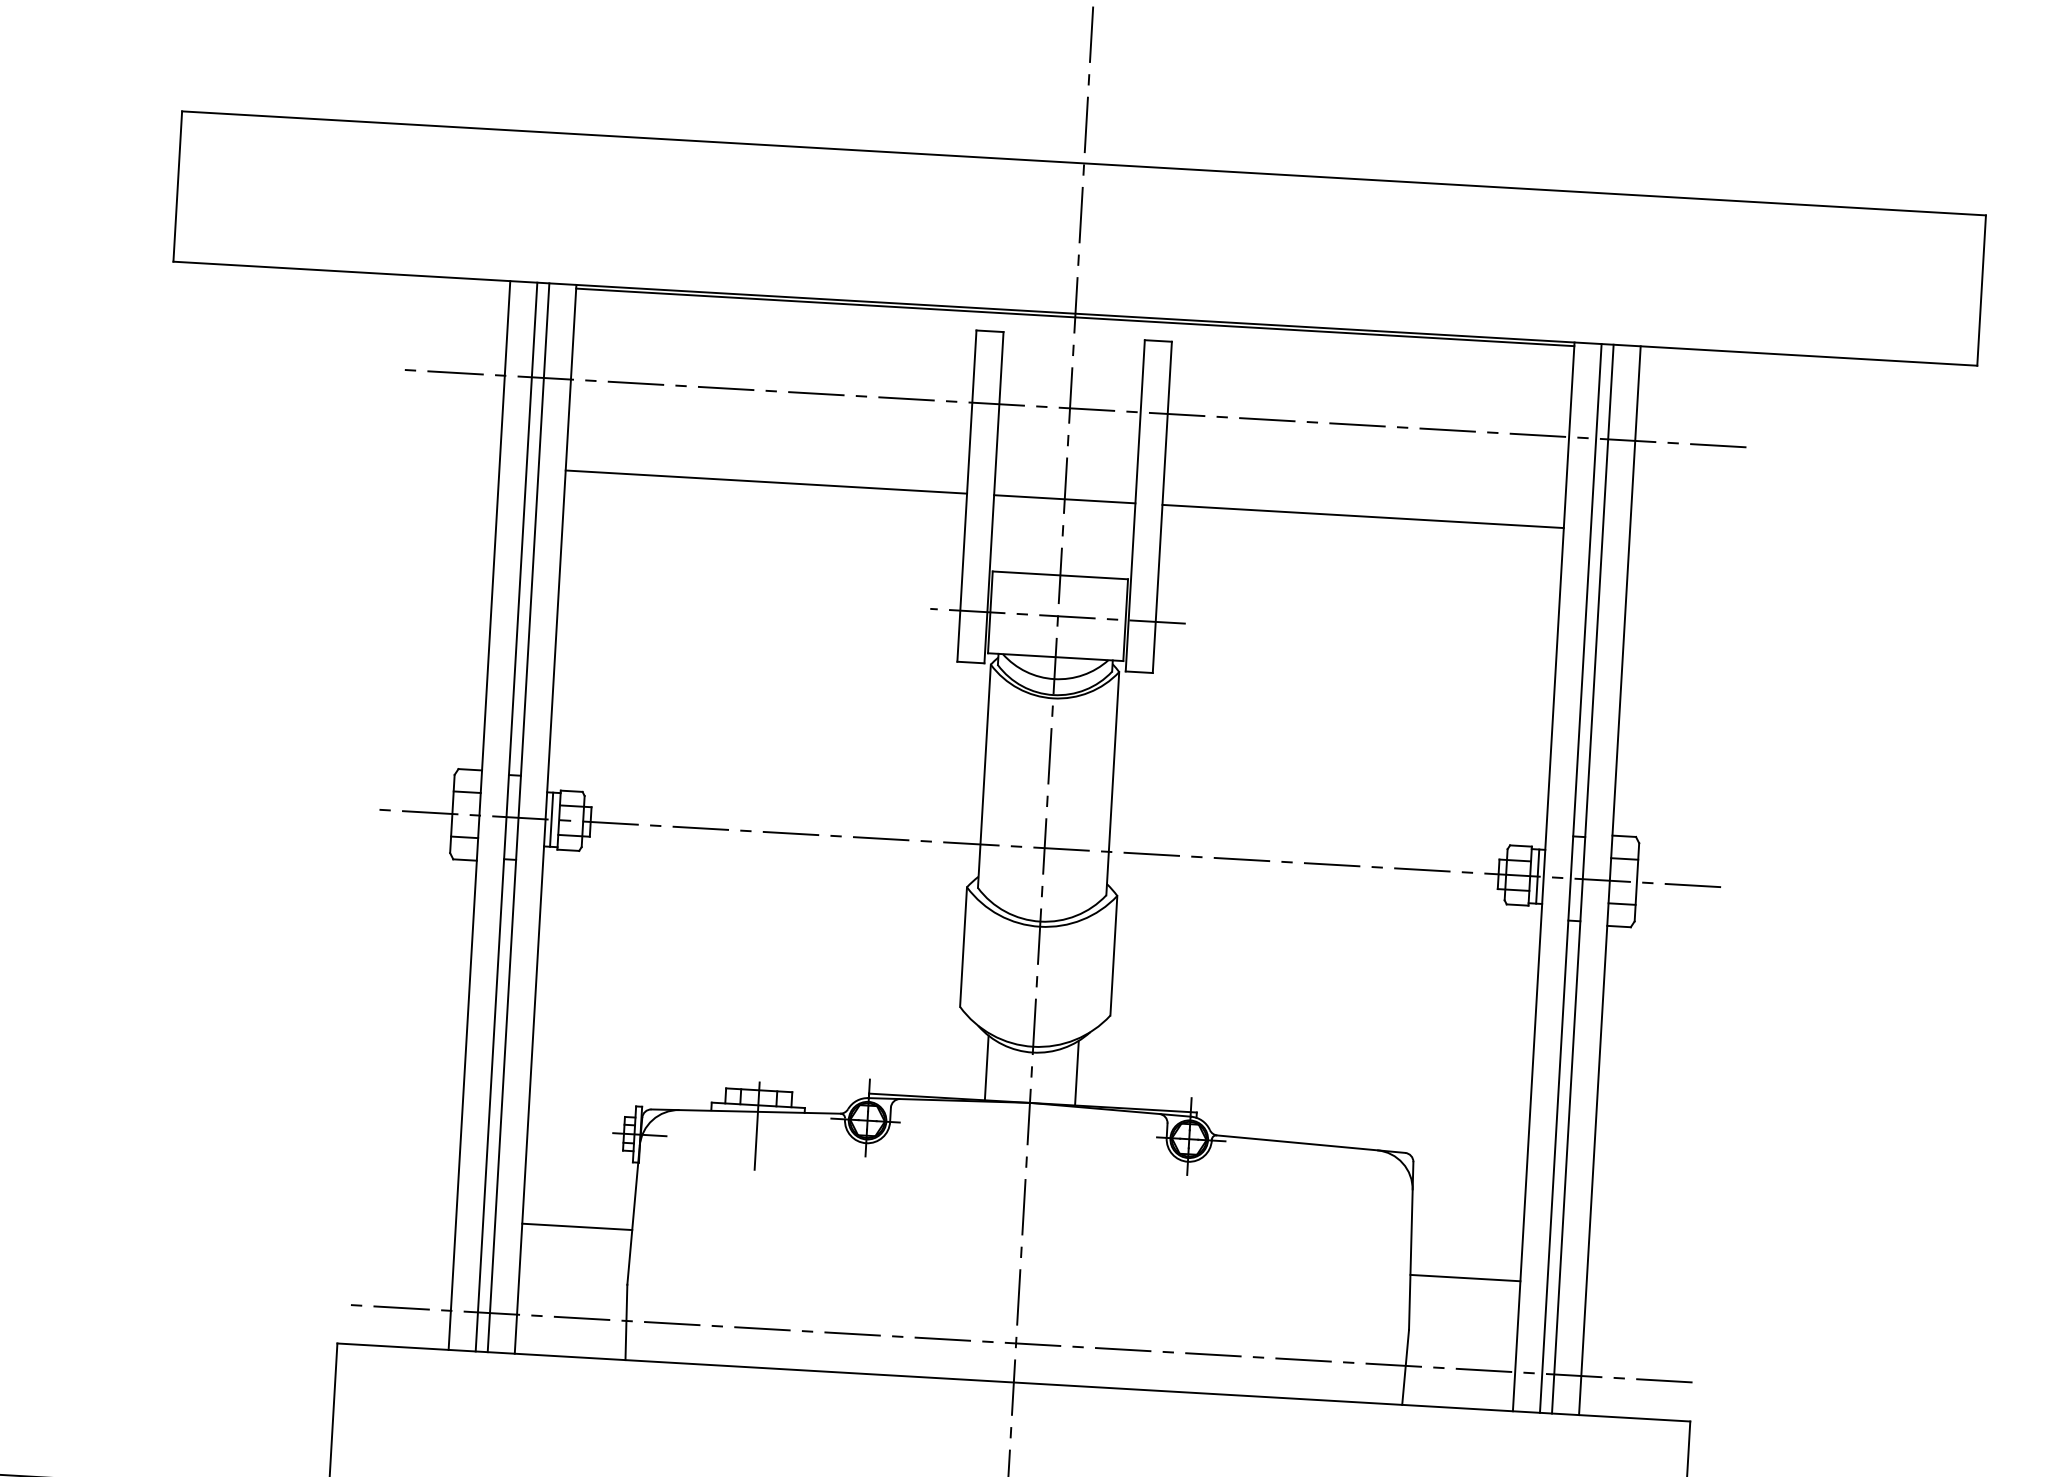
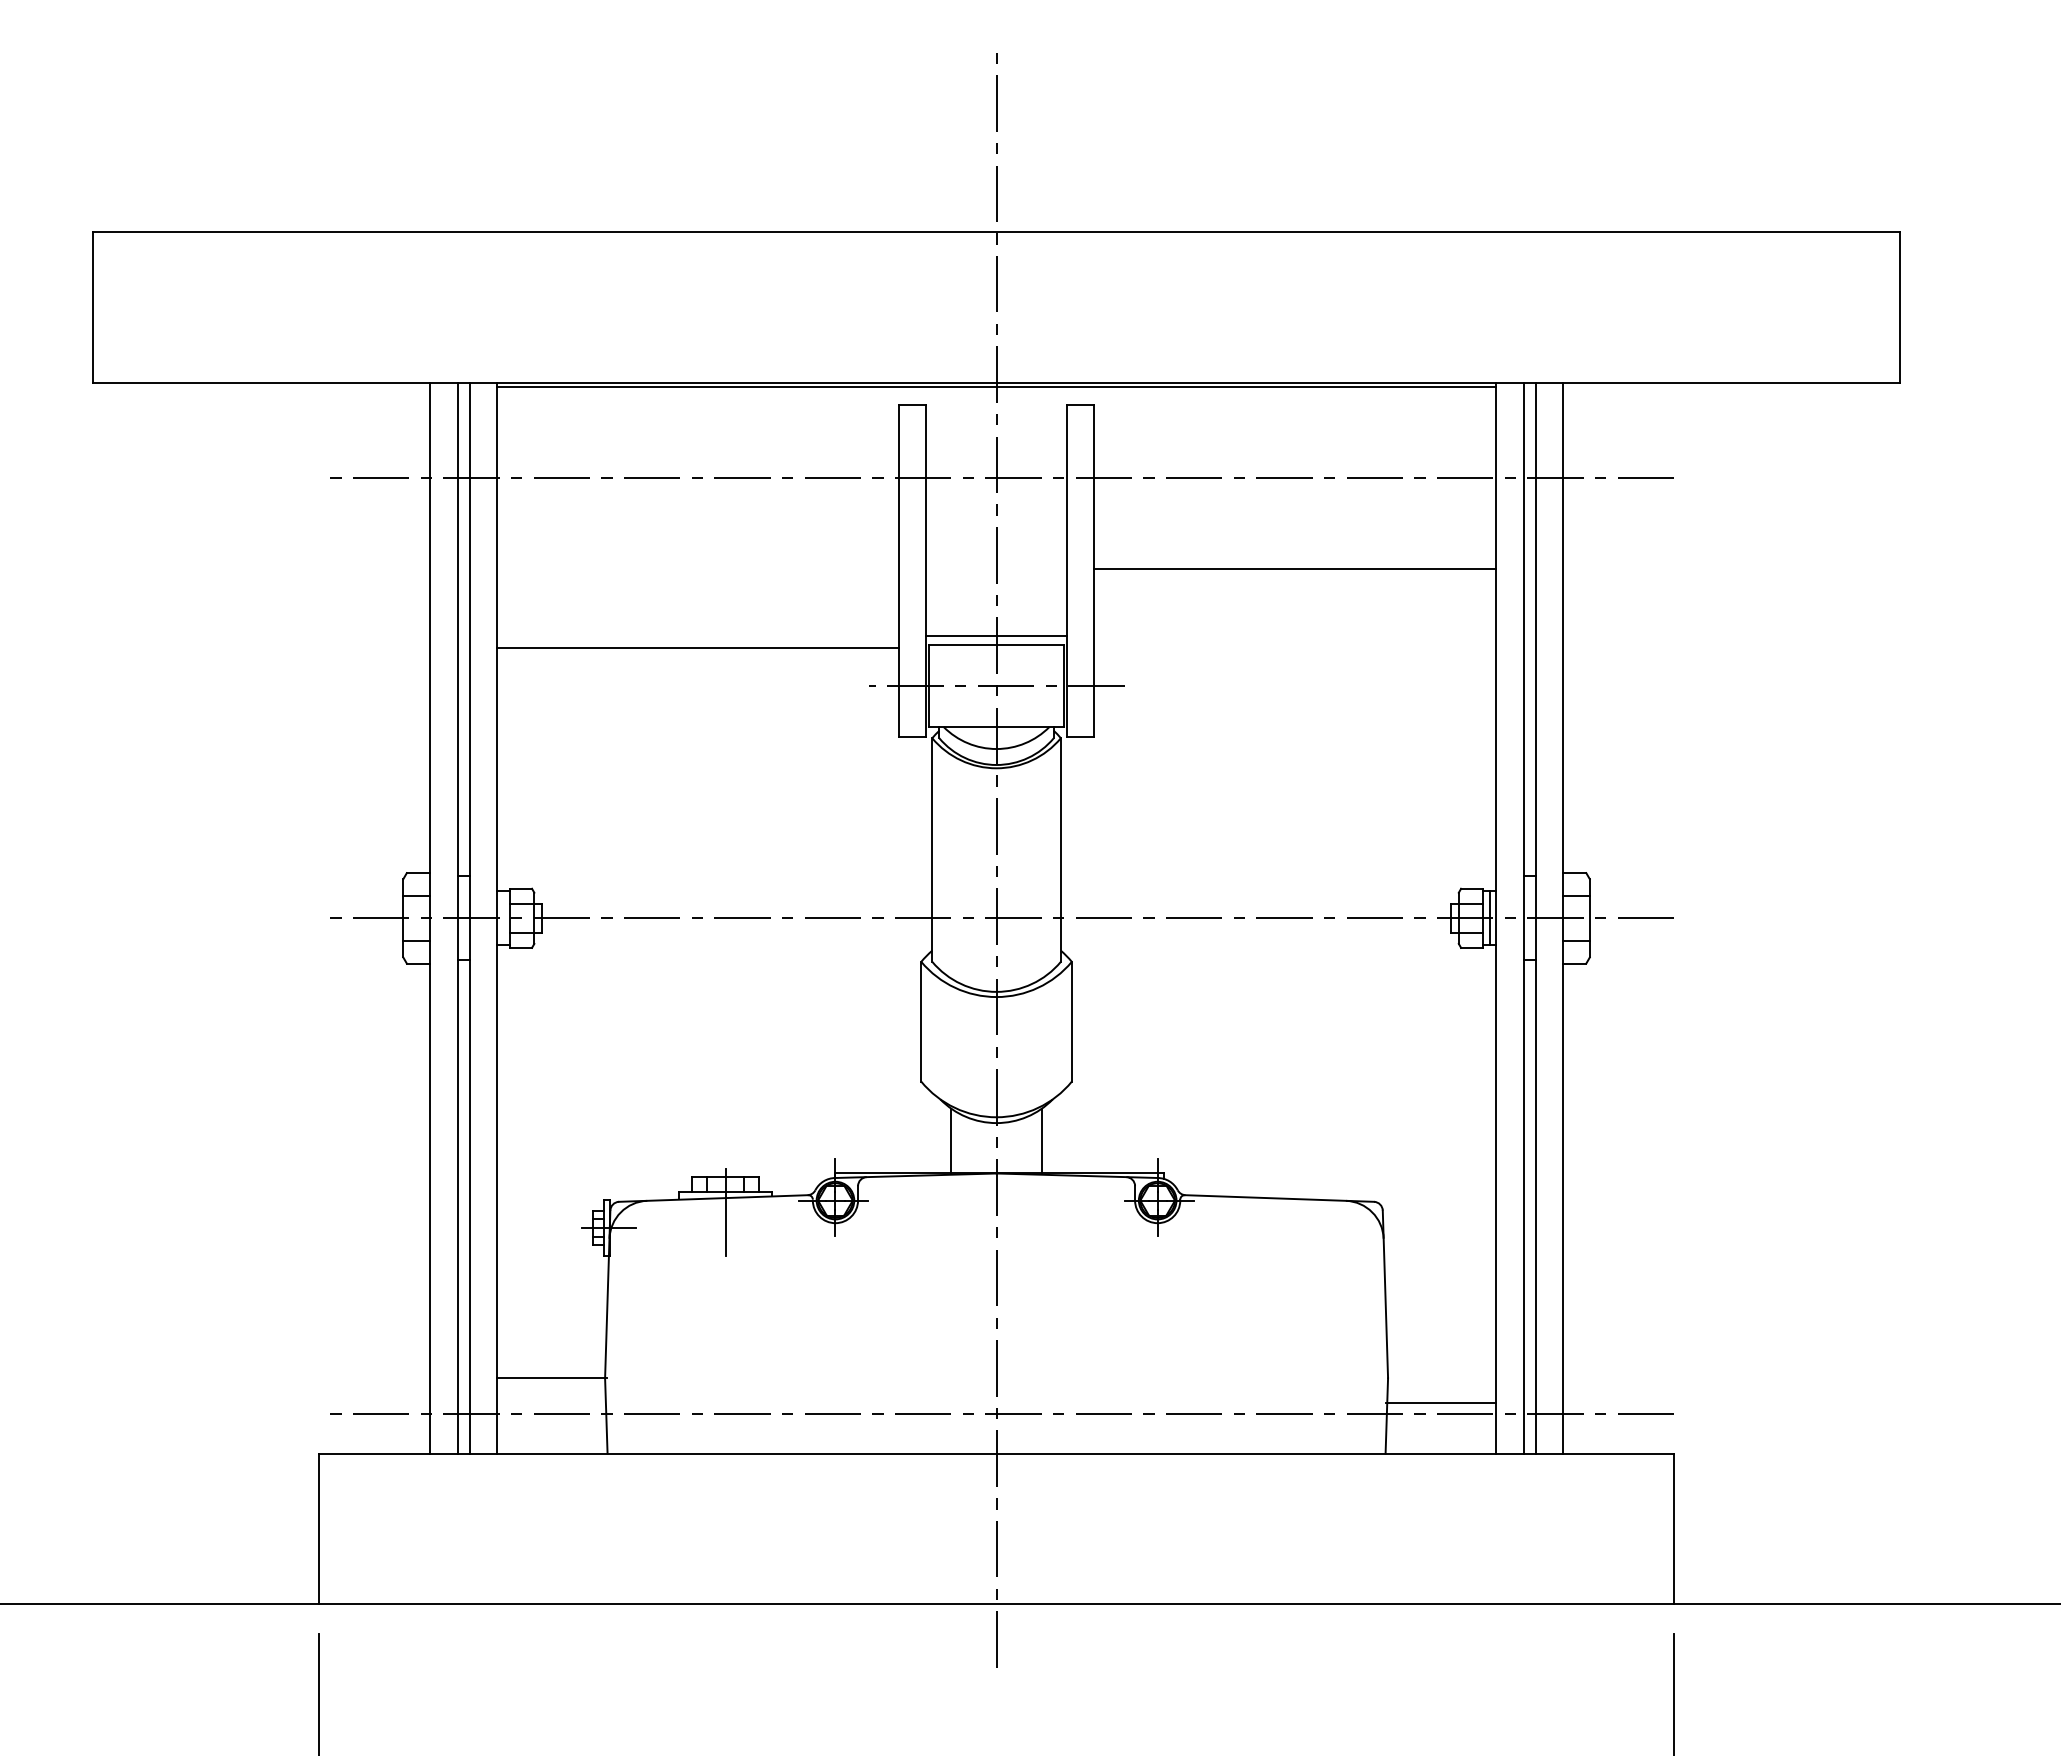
line: (766, 481) -> (697, 647), moved
line: (1064, 498) -> (996, 635), moved
line: (551, 819) -> (502, 918), removed
line: (576, 1227) -> (551, 1378), moved
line: (1465, 1278) -> (1441, 1403), moved

